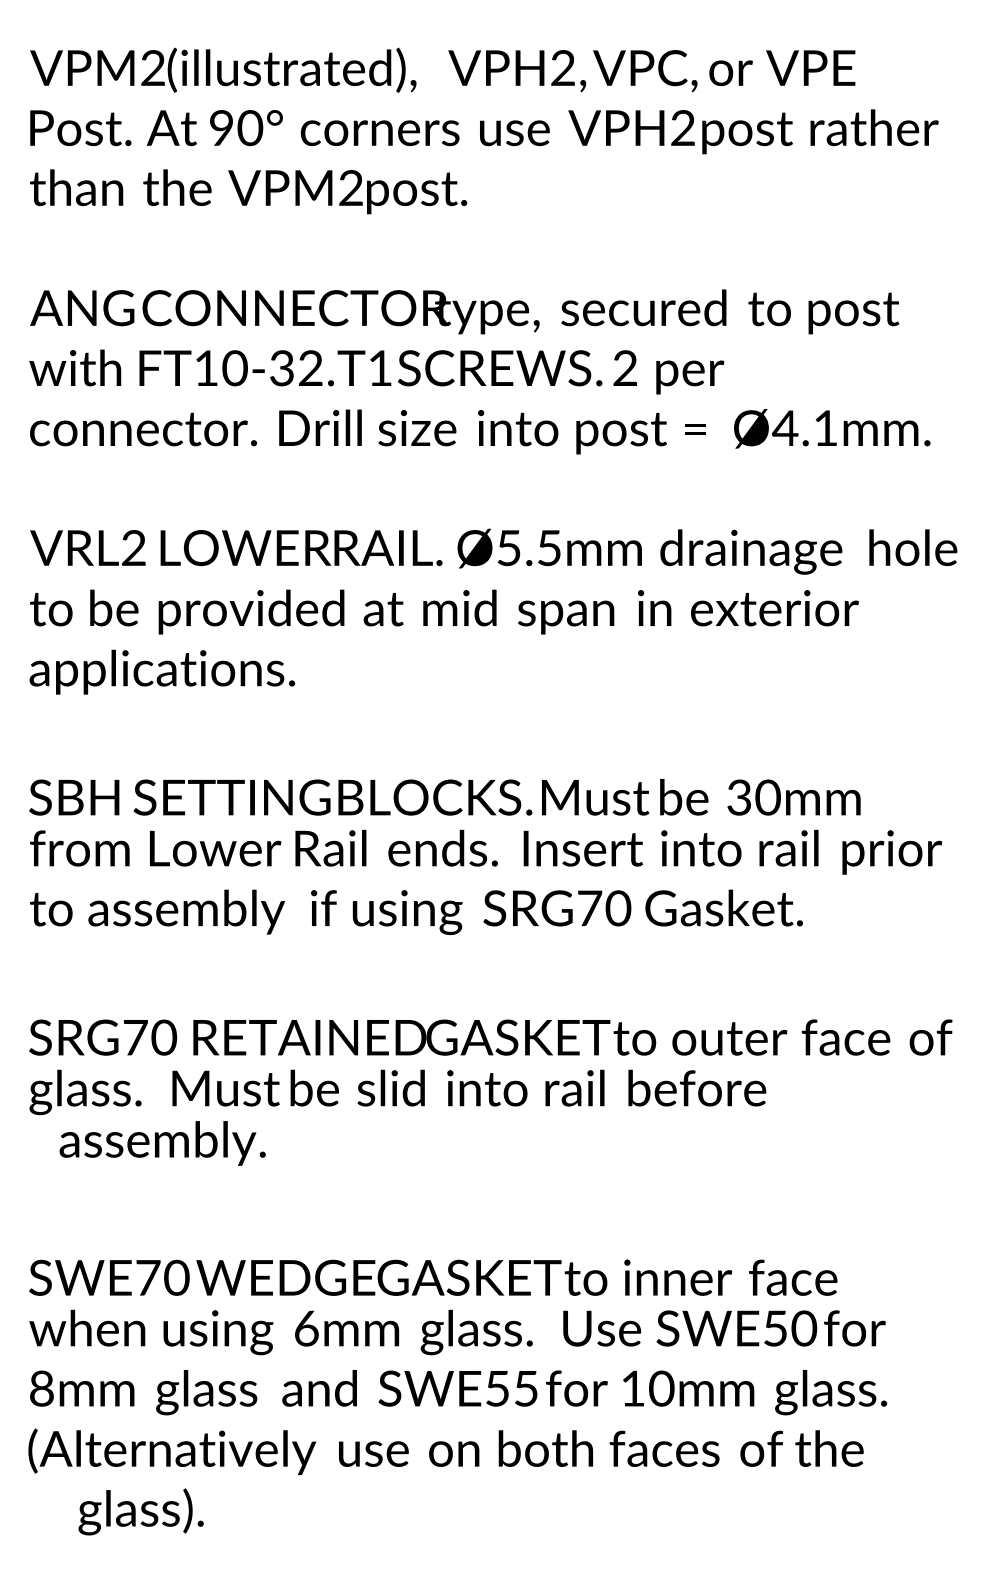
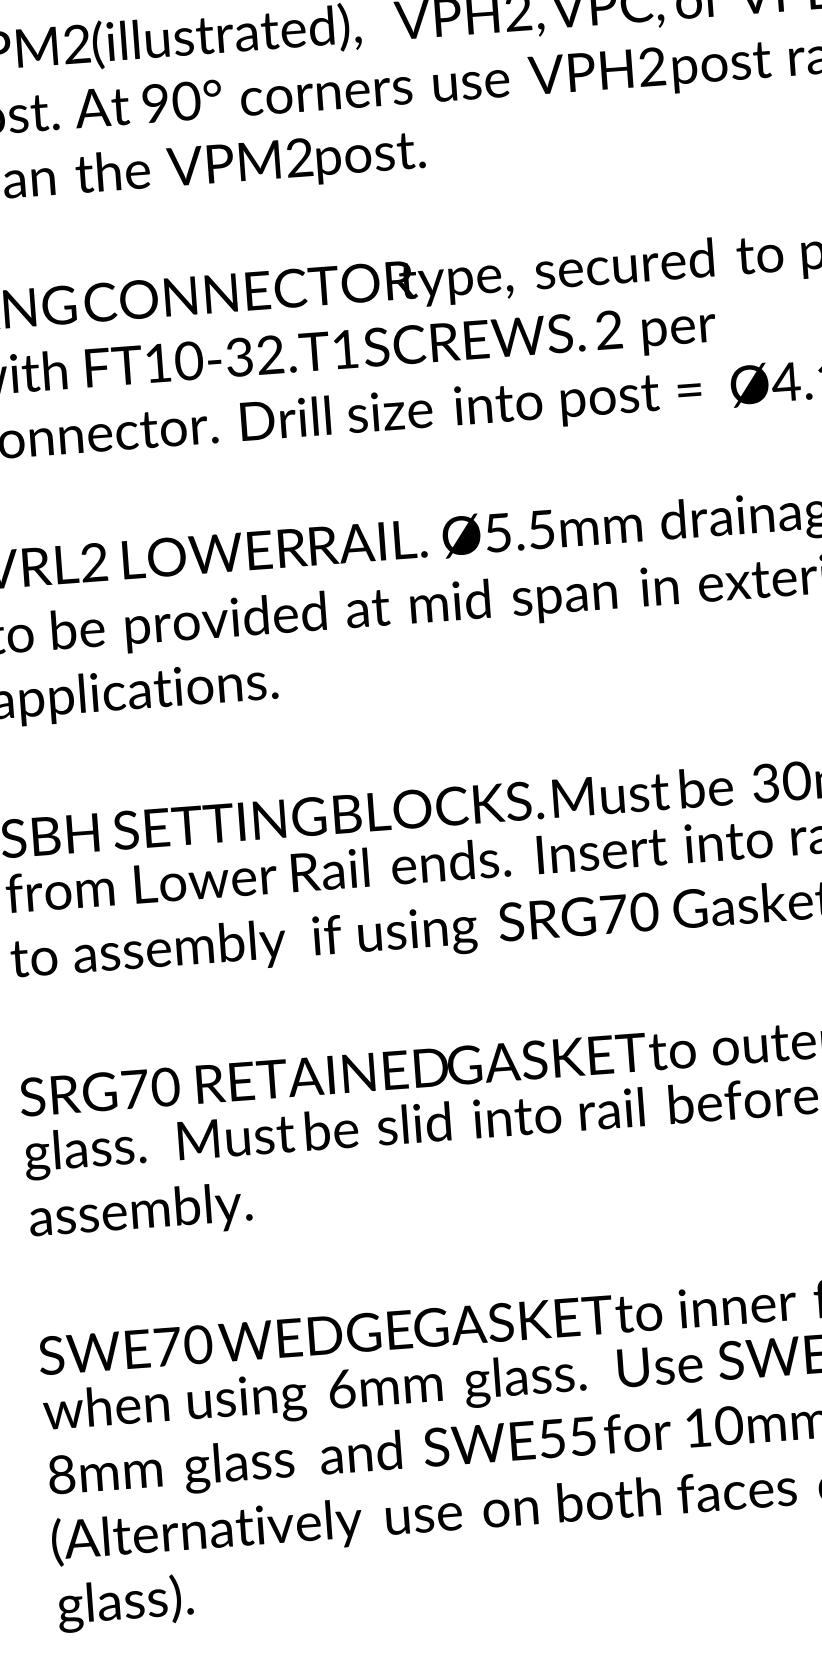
text: (162, 1143) -> (140, 1213), moved
text: (140, 1511) -> (124, 1602), moved

